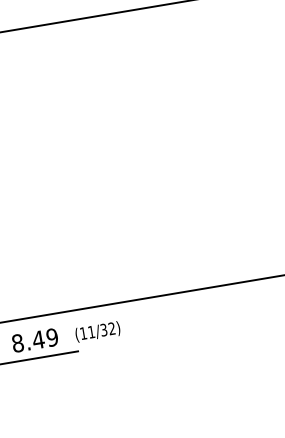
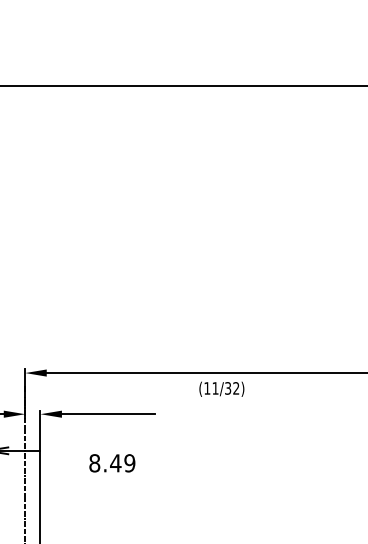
text: (97, 331) -> (221, 388), moved
text: (35, 340) -> (112, 463), moved

